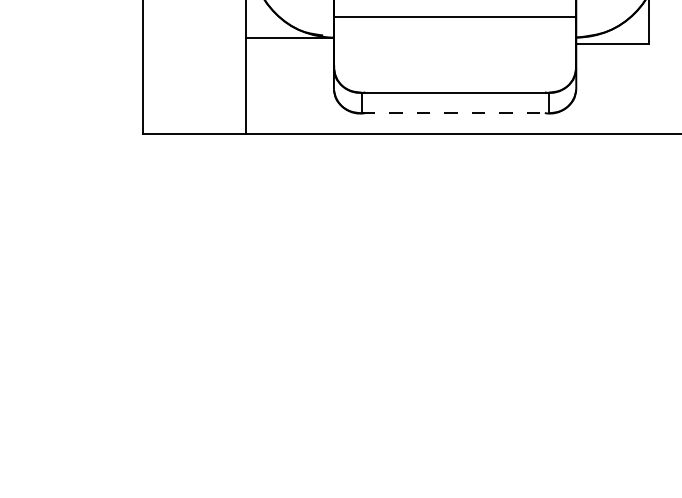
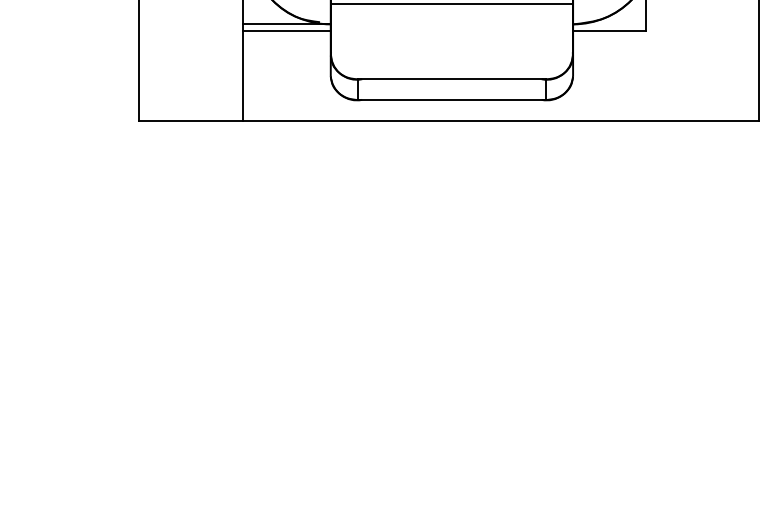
line: (289, 44) -> (286, 31), added
line: (454, 113) -> (451, 100), dashed -> solid

